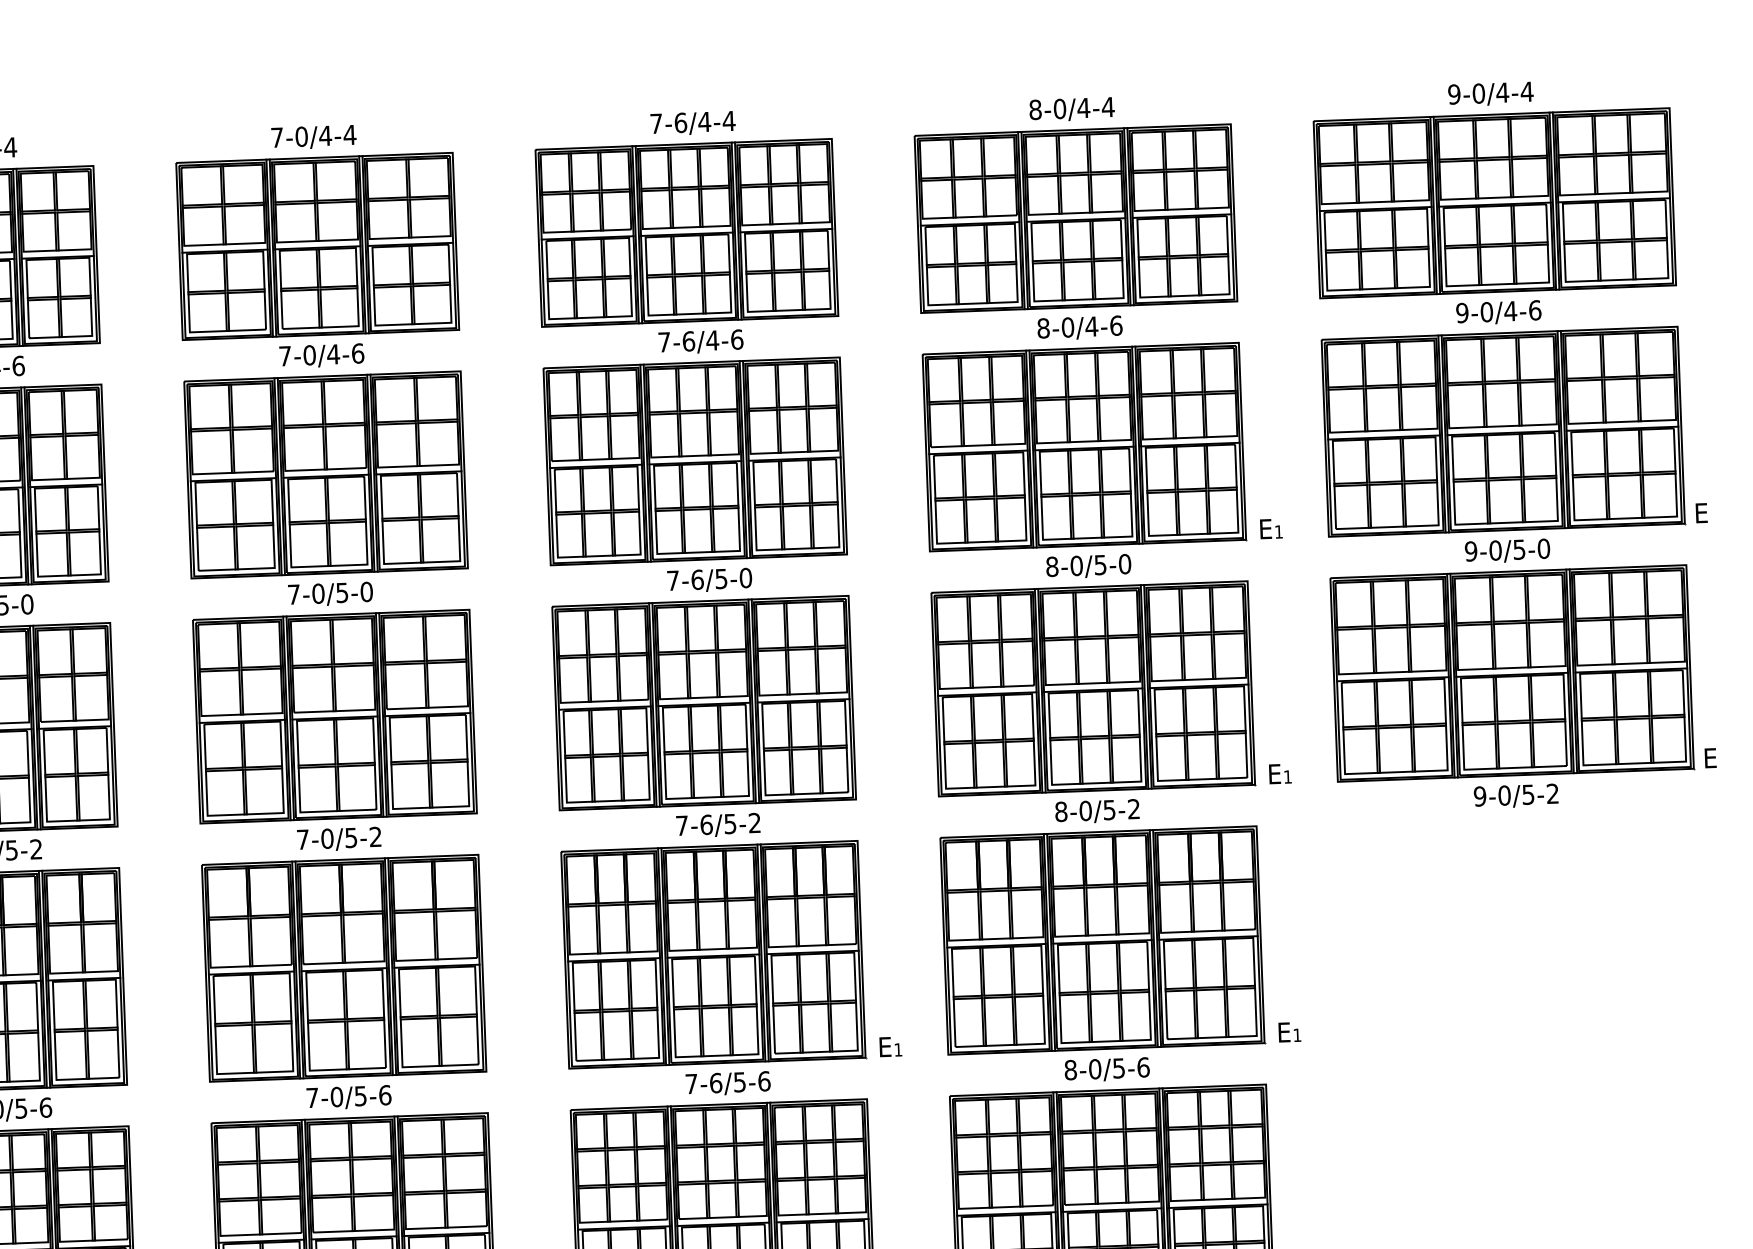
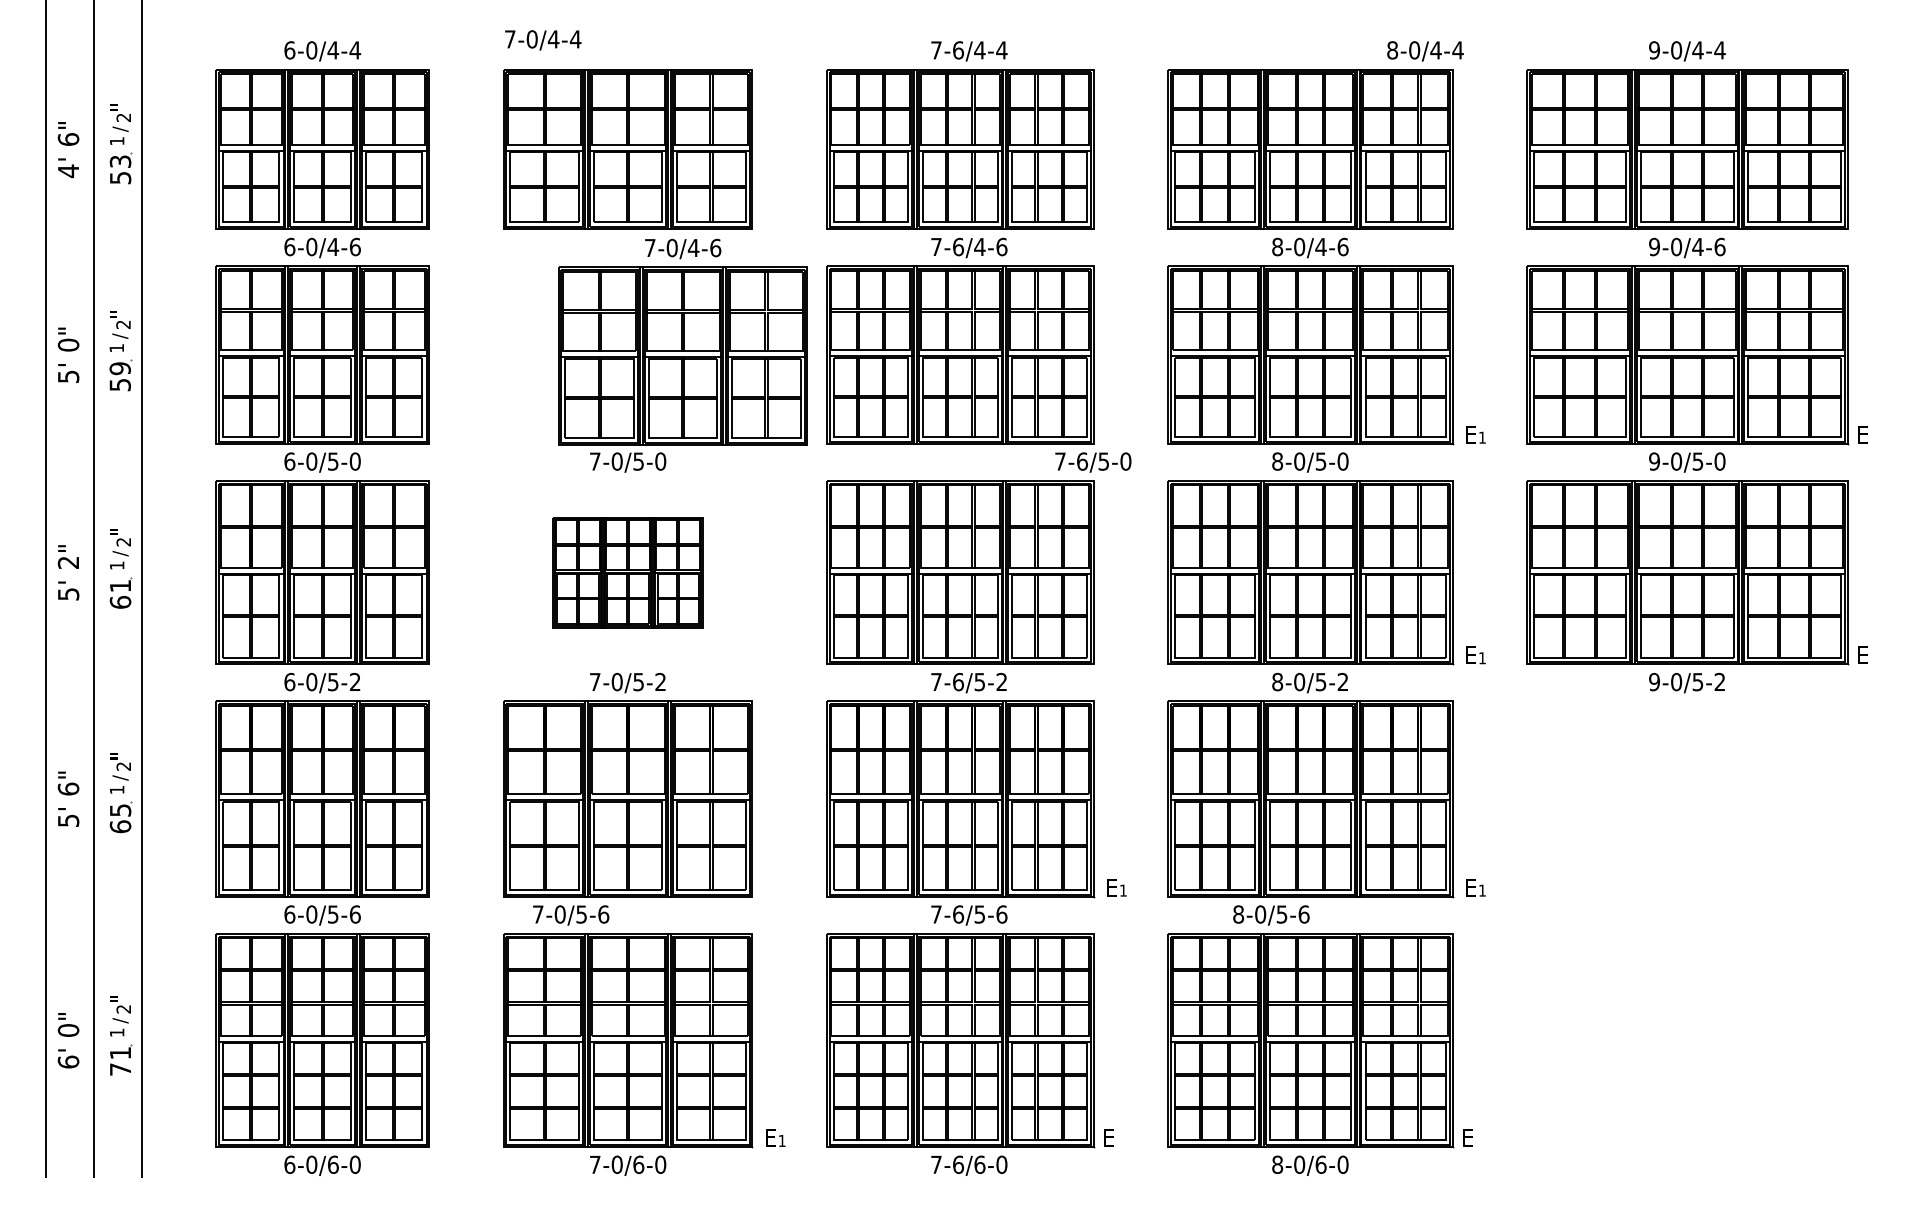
text: (1072, 109) -> (1425, 51), moved
text: (314, 137) -> (543, 40), moved
part: (324, 458) -> (682, 341), moved
text: (709, 580) -> (1093, 462), moved
part: (334, 716) -> (627, 572), size x0.6
text: (1107, 1069) -> (1271, 915), moved
text: (349, 1097) -> (571, 915), moved

